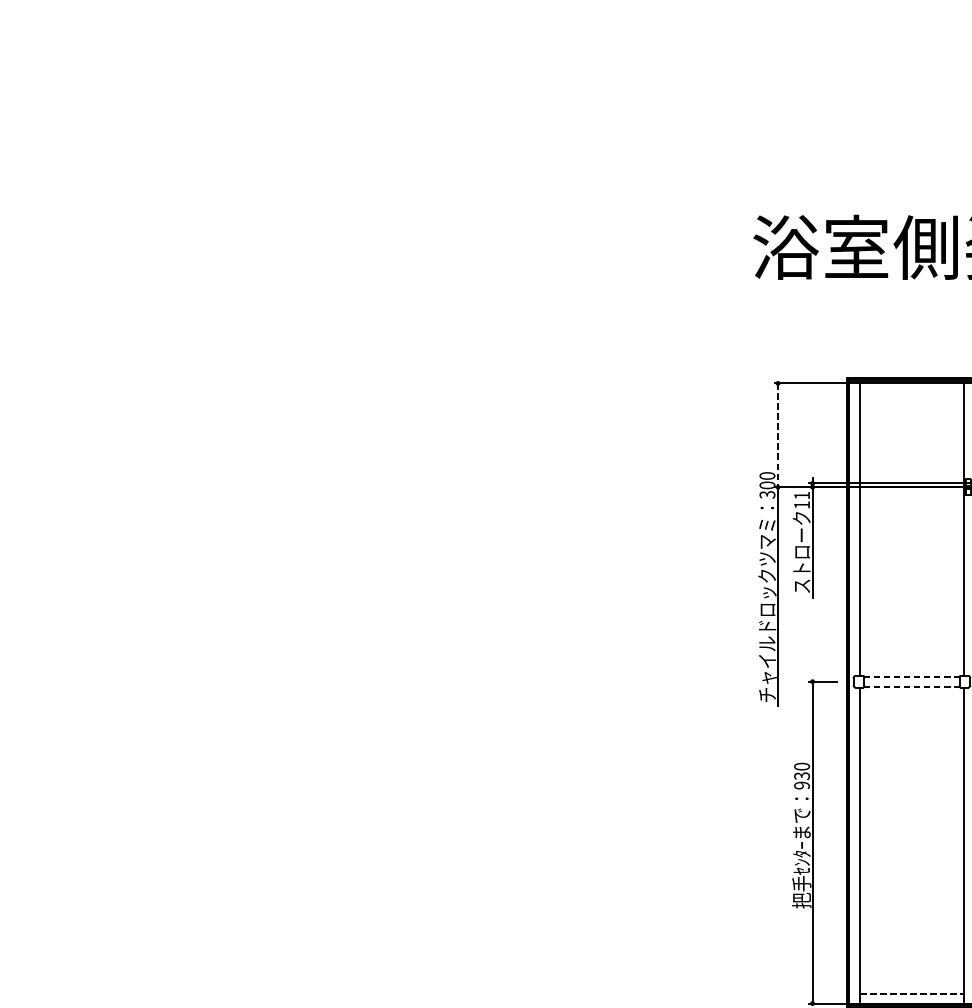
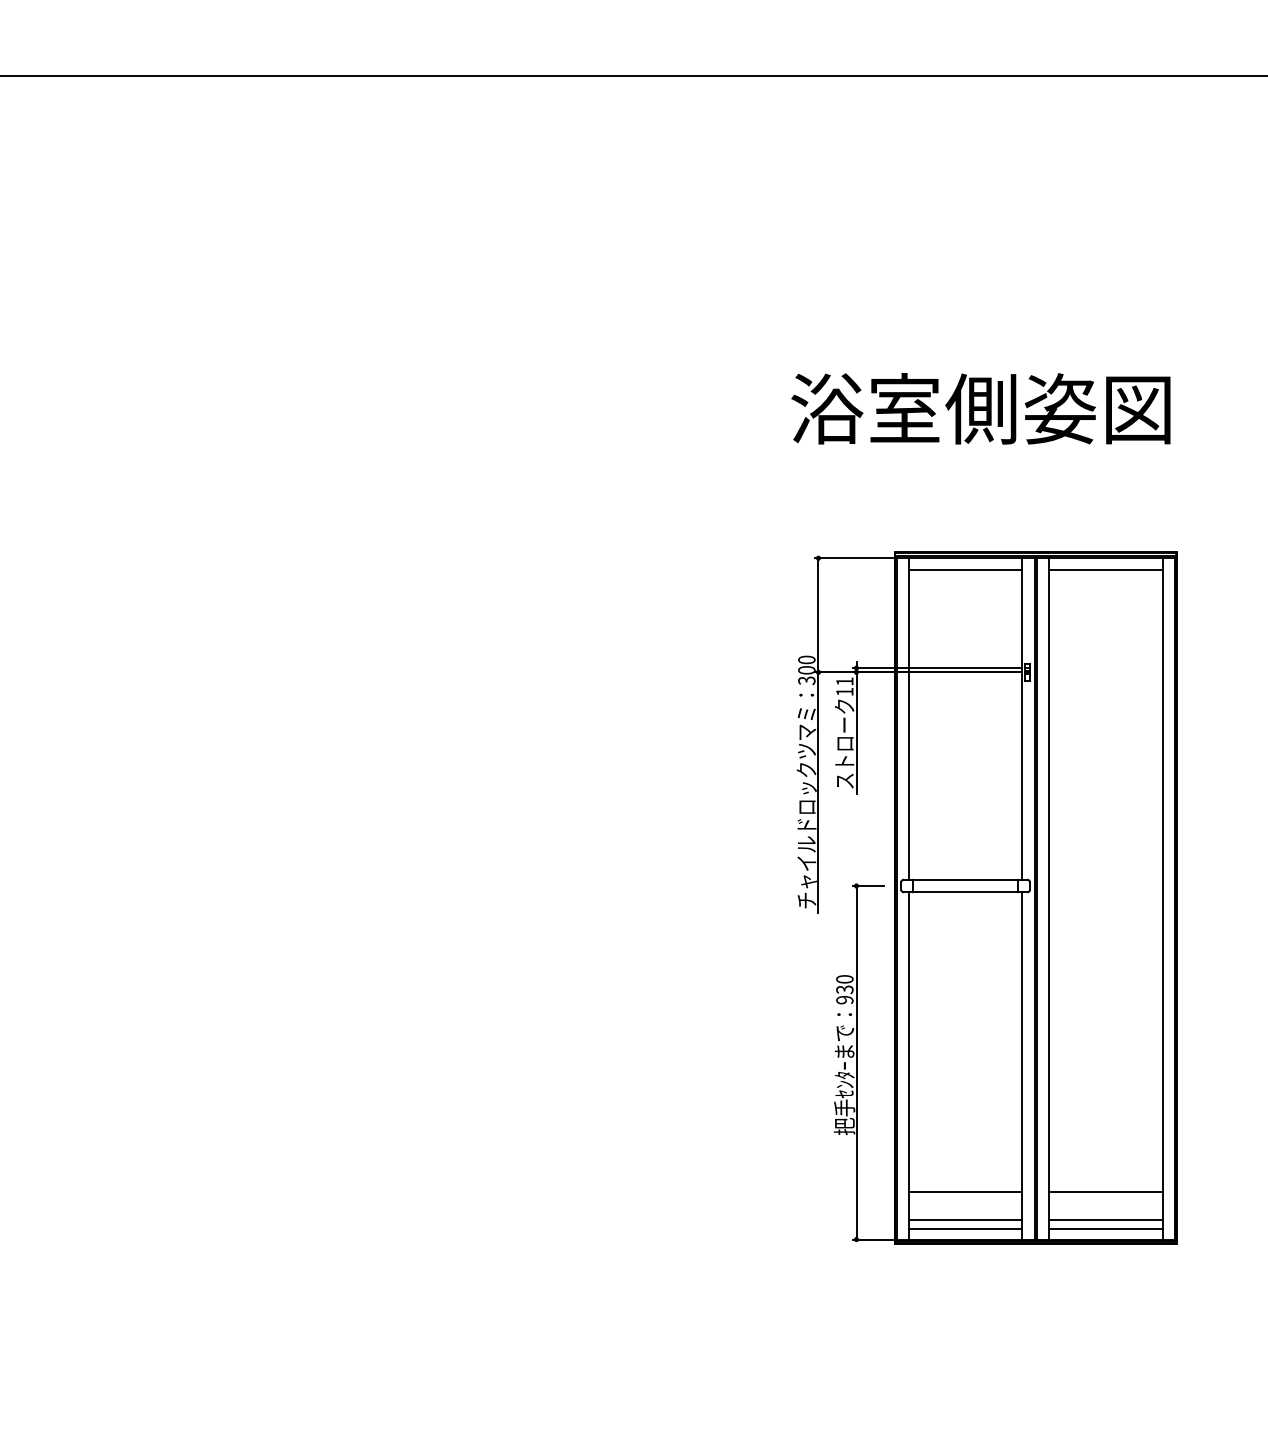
line: (911, 393) -> (965, 569), added
line: (778, 435) -> (818, 615), dashed -> solid
line: (911, 676) -> (965, 880), dashed -> solid
line: (911, 686) -> (965, 891), dashed -> solid
line: (911, 960) -> (965, 1192), added
line: (911, 986) -> (965, 1220), added
line: (911, 993) -> (965, 1228), dashed -> solid

